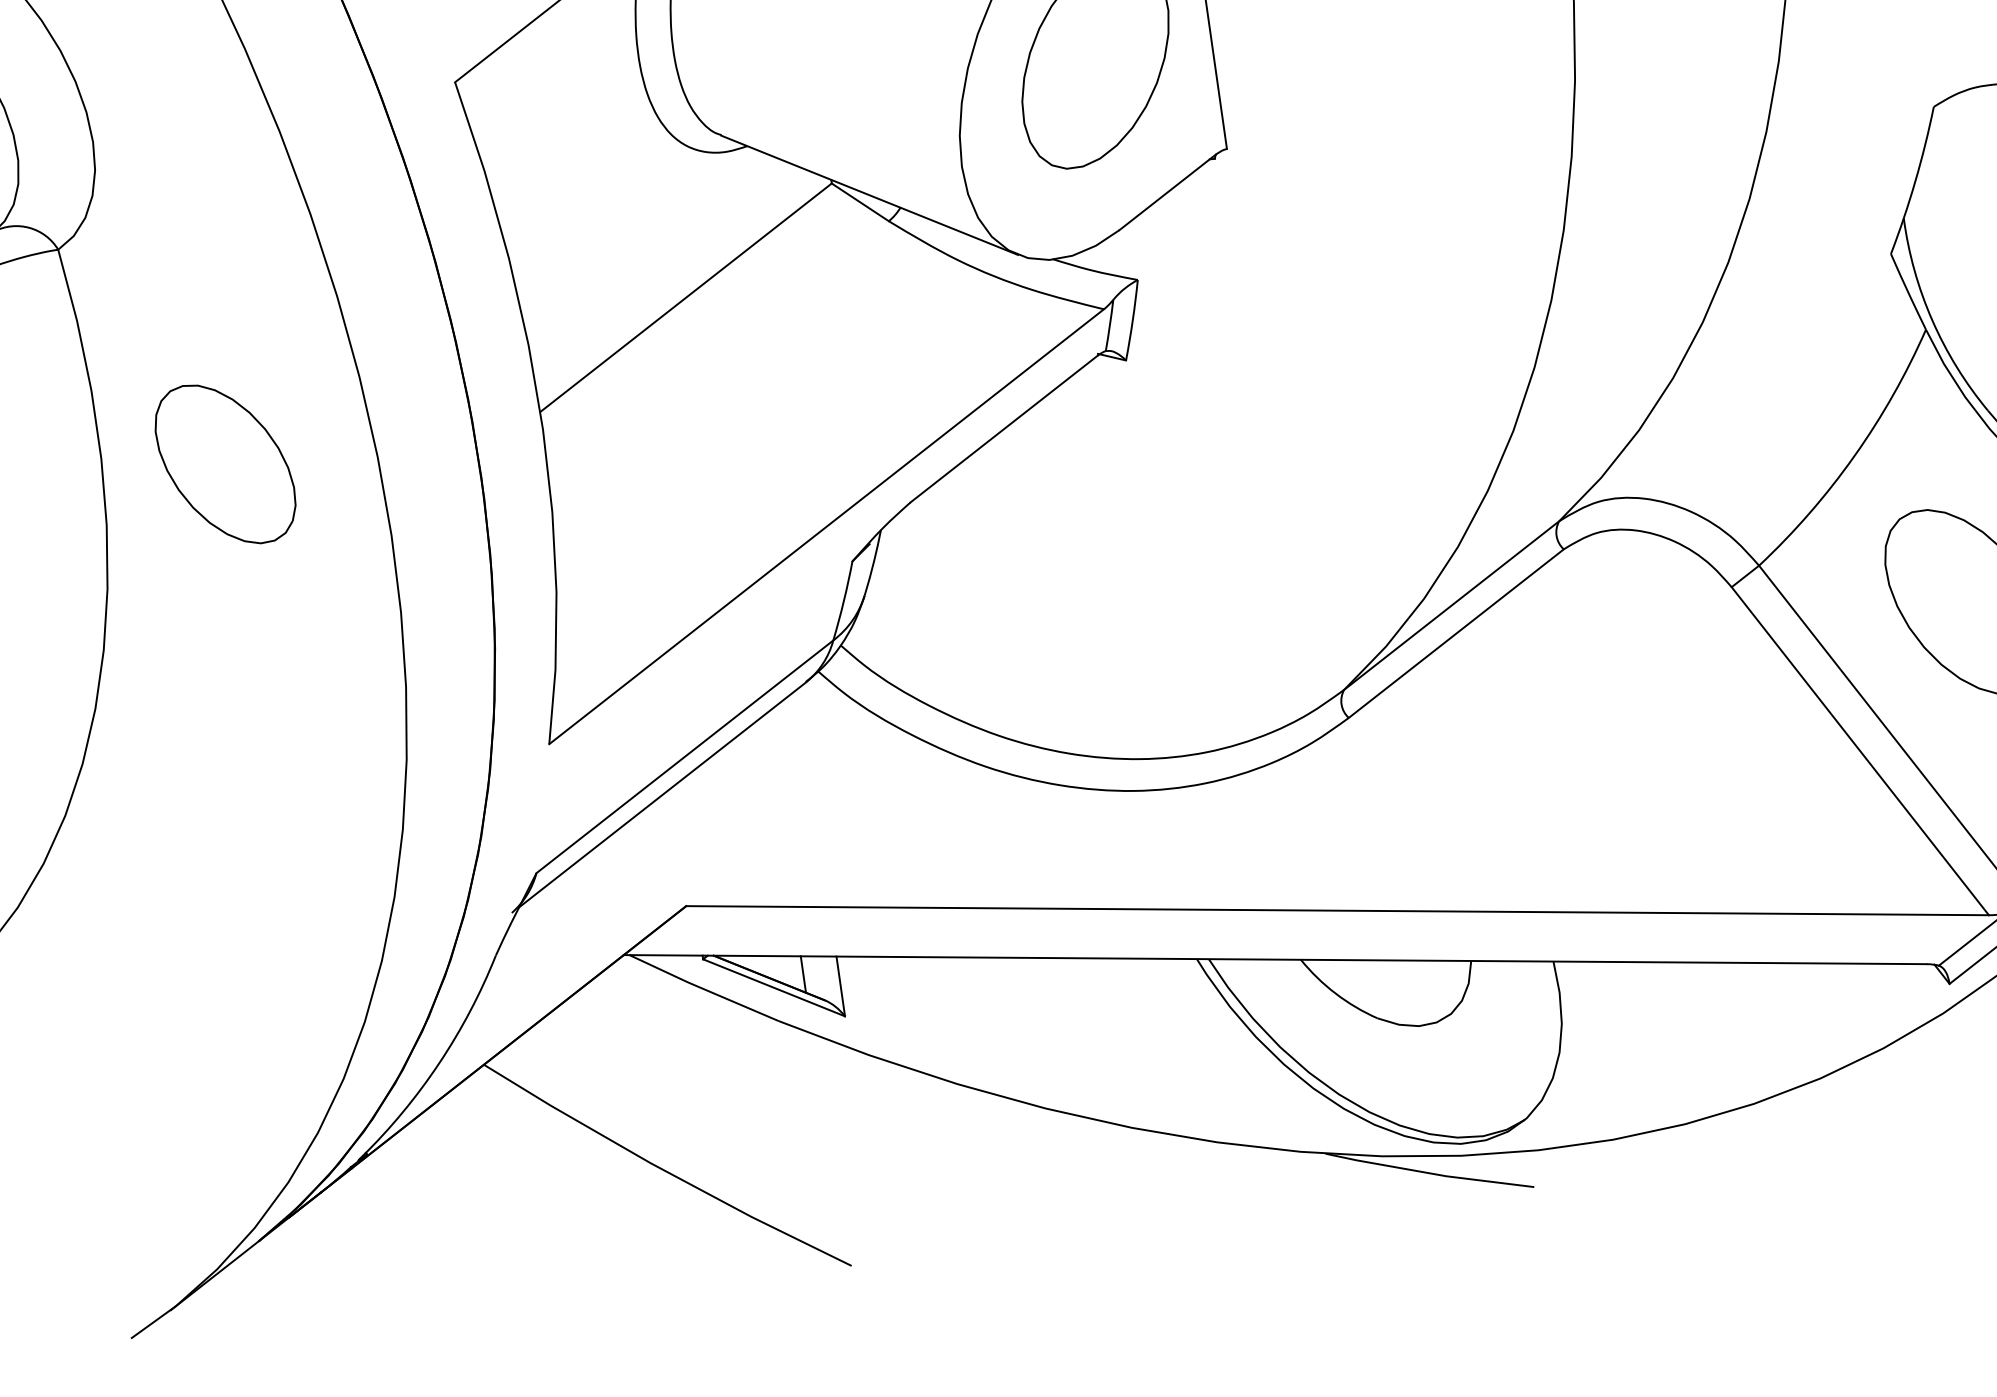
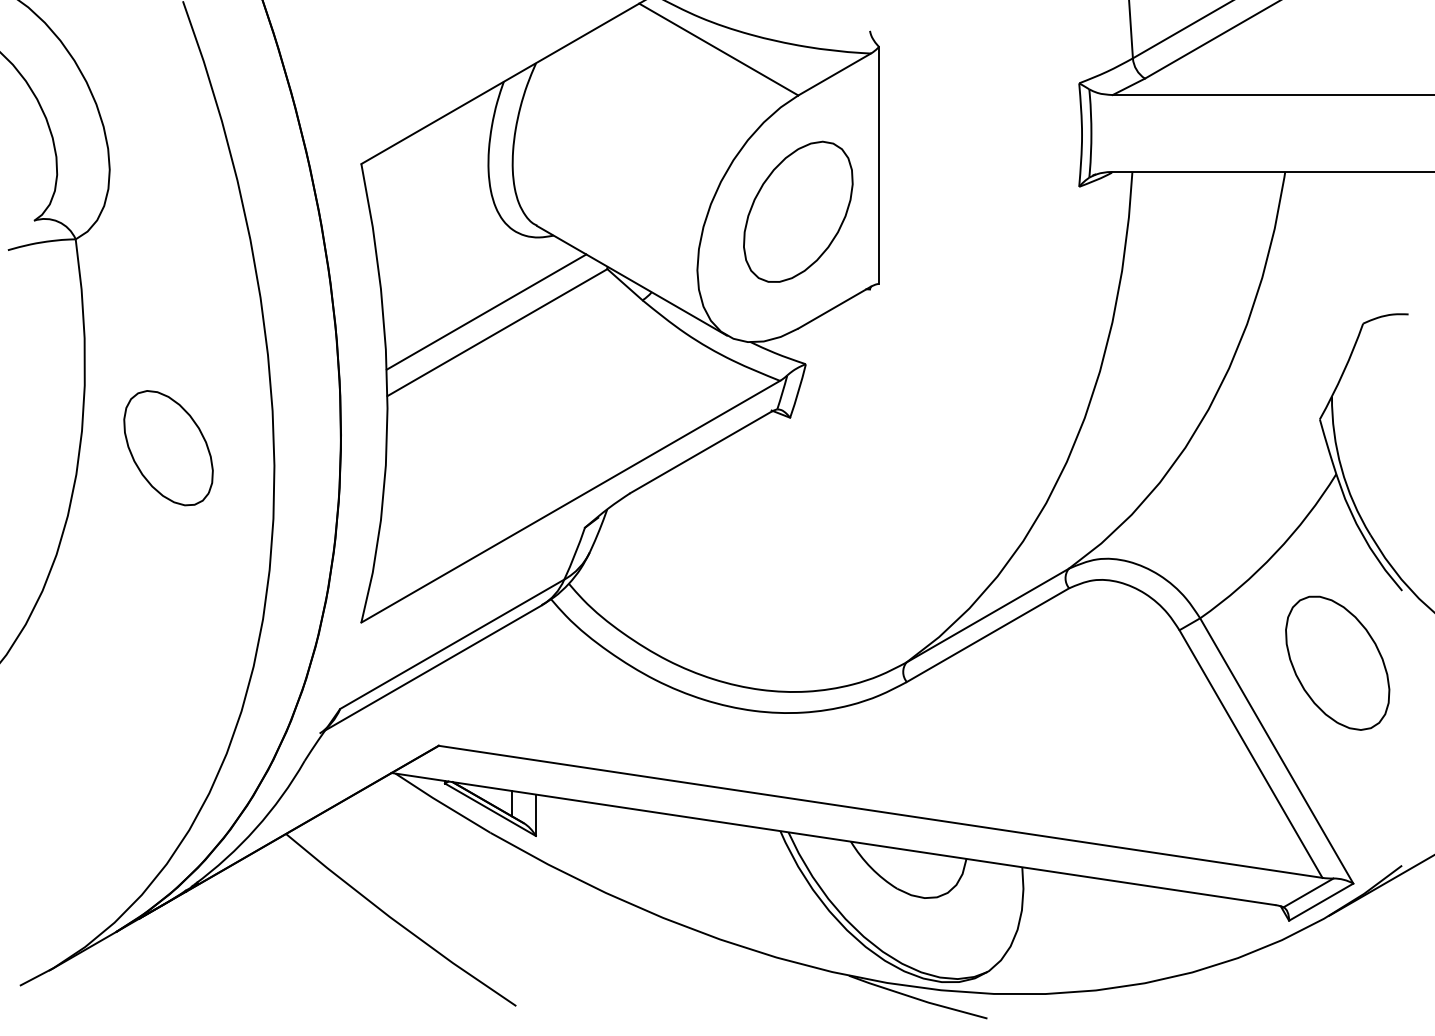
line: (665, 269) -> (486, 311), added
part: (225, 464) -> (168, 448), moved

